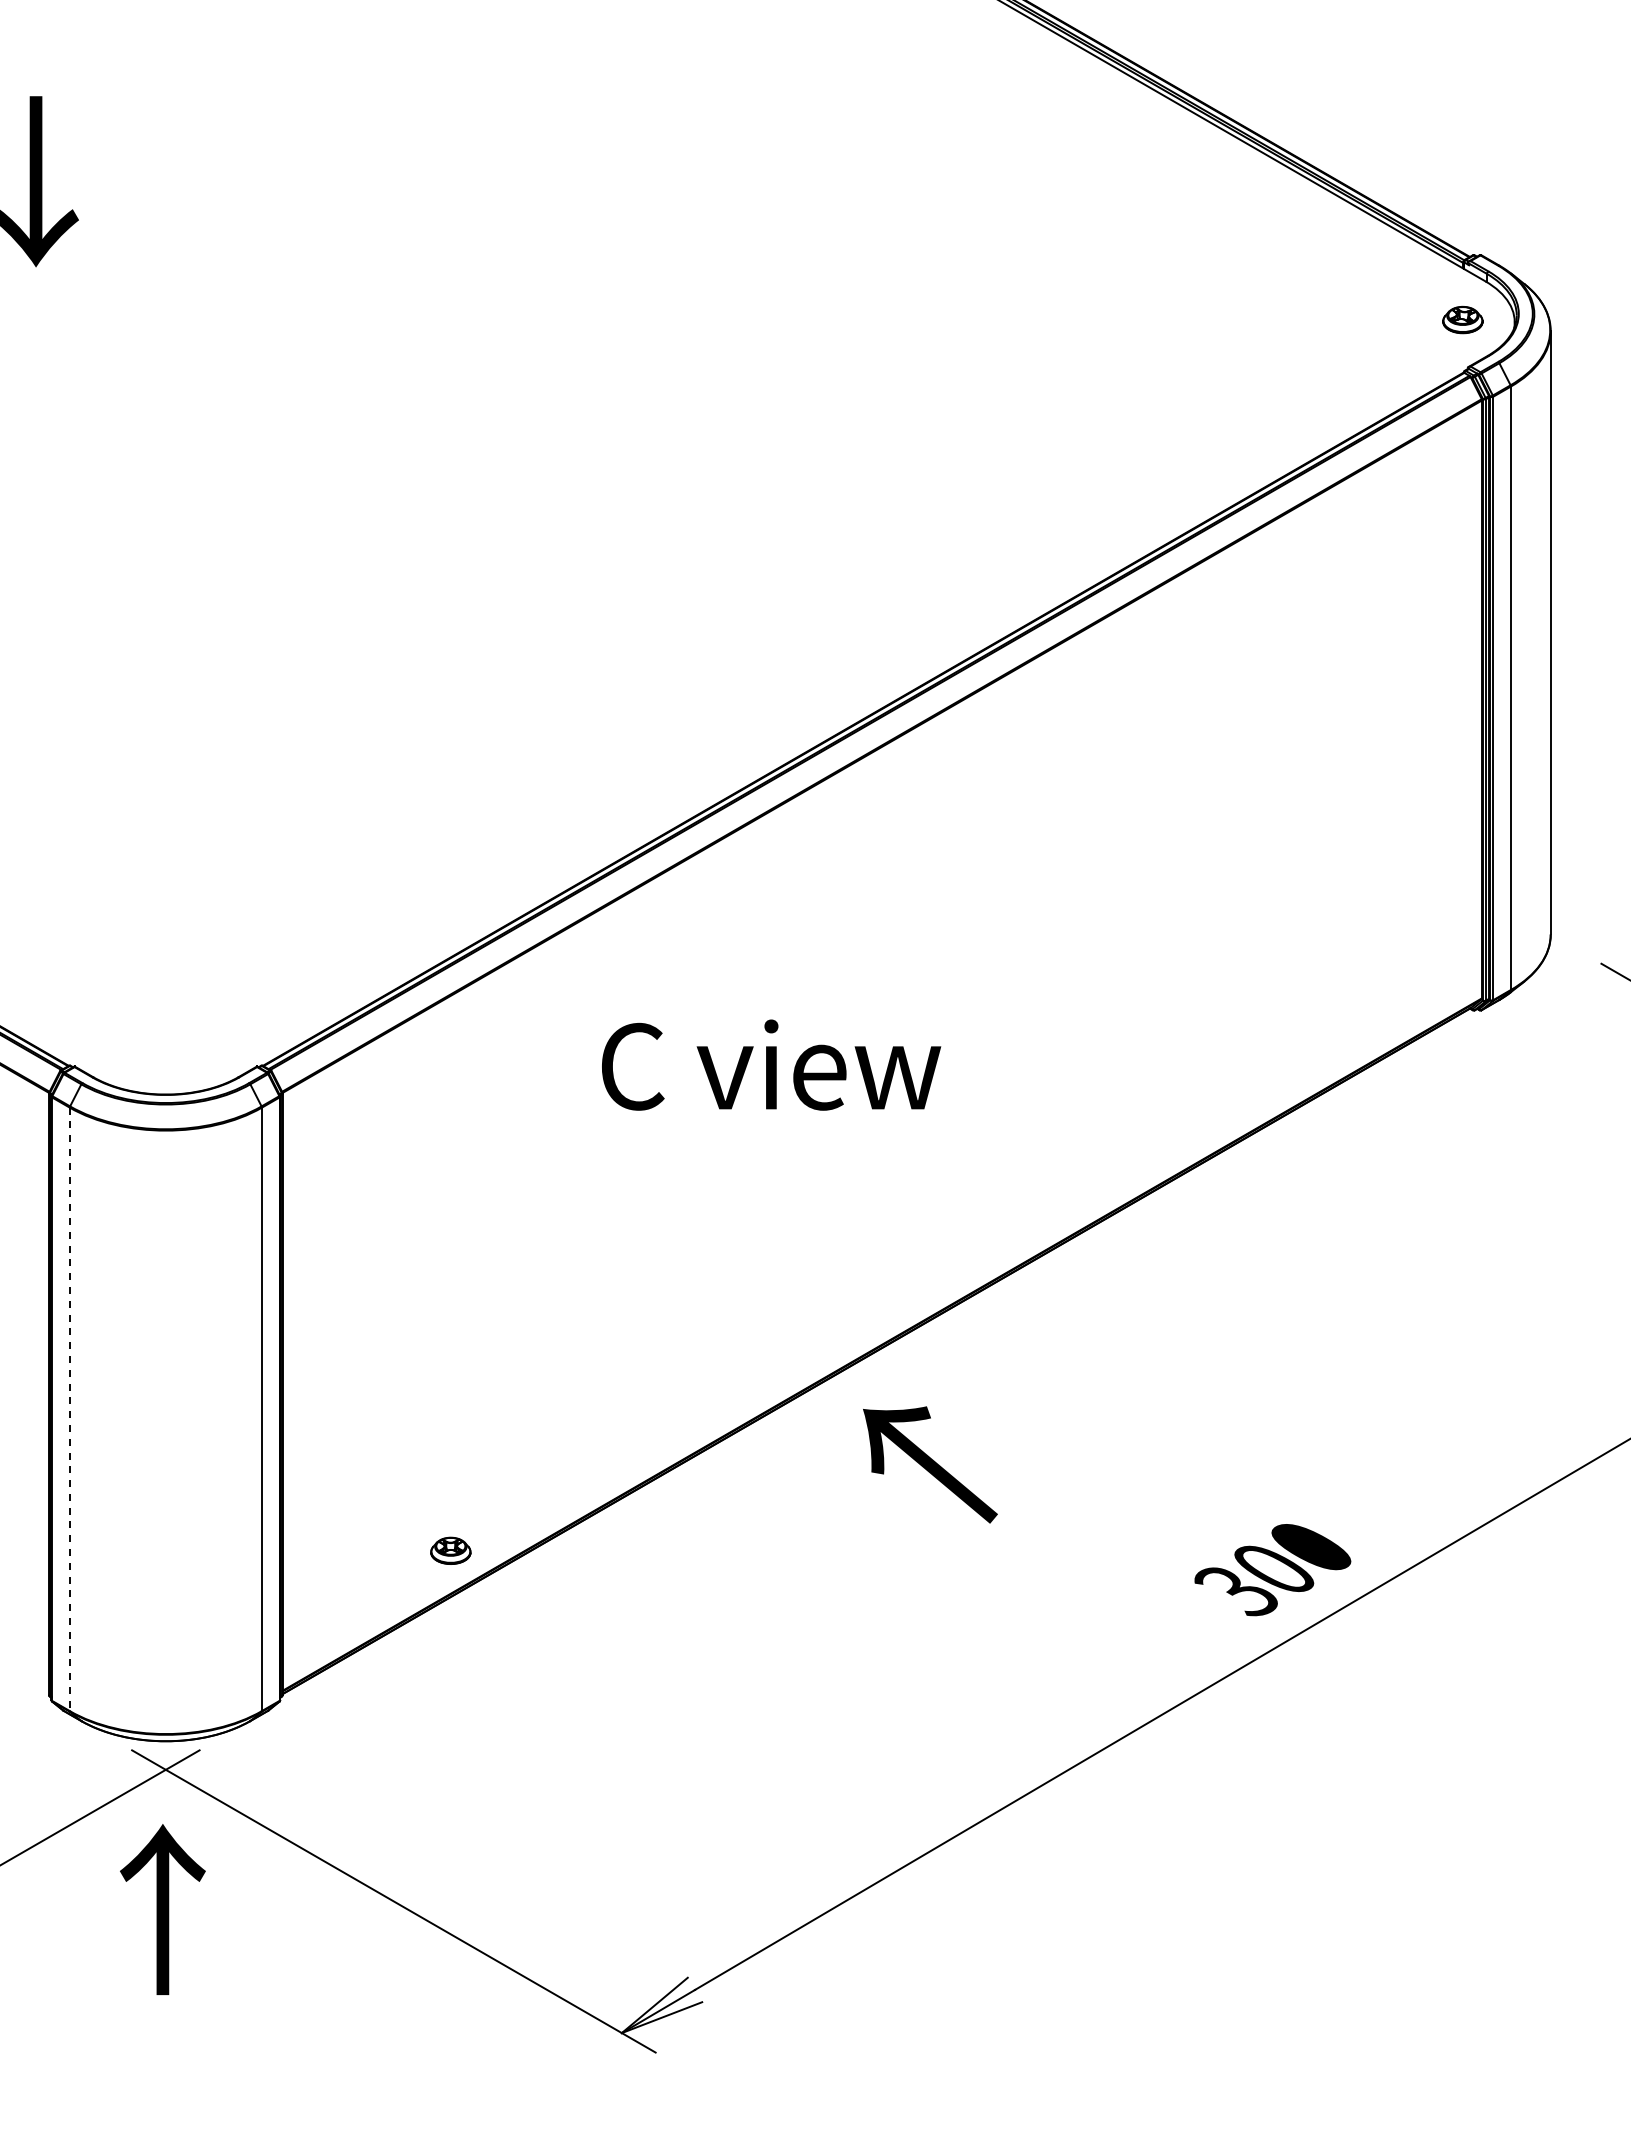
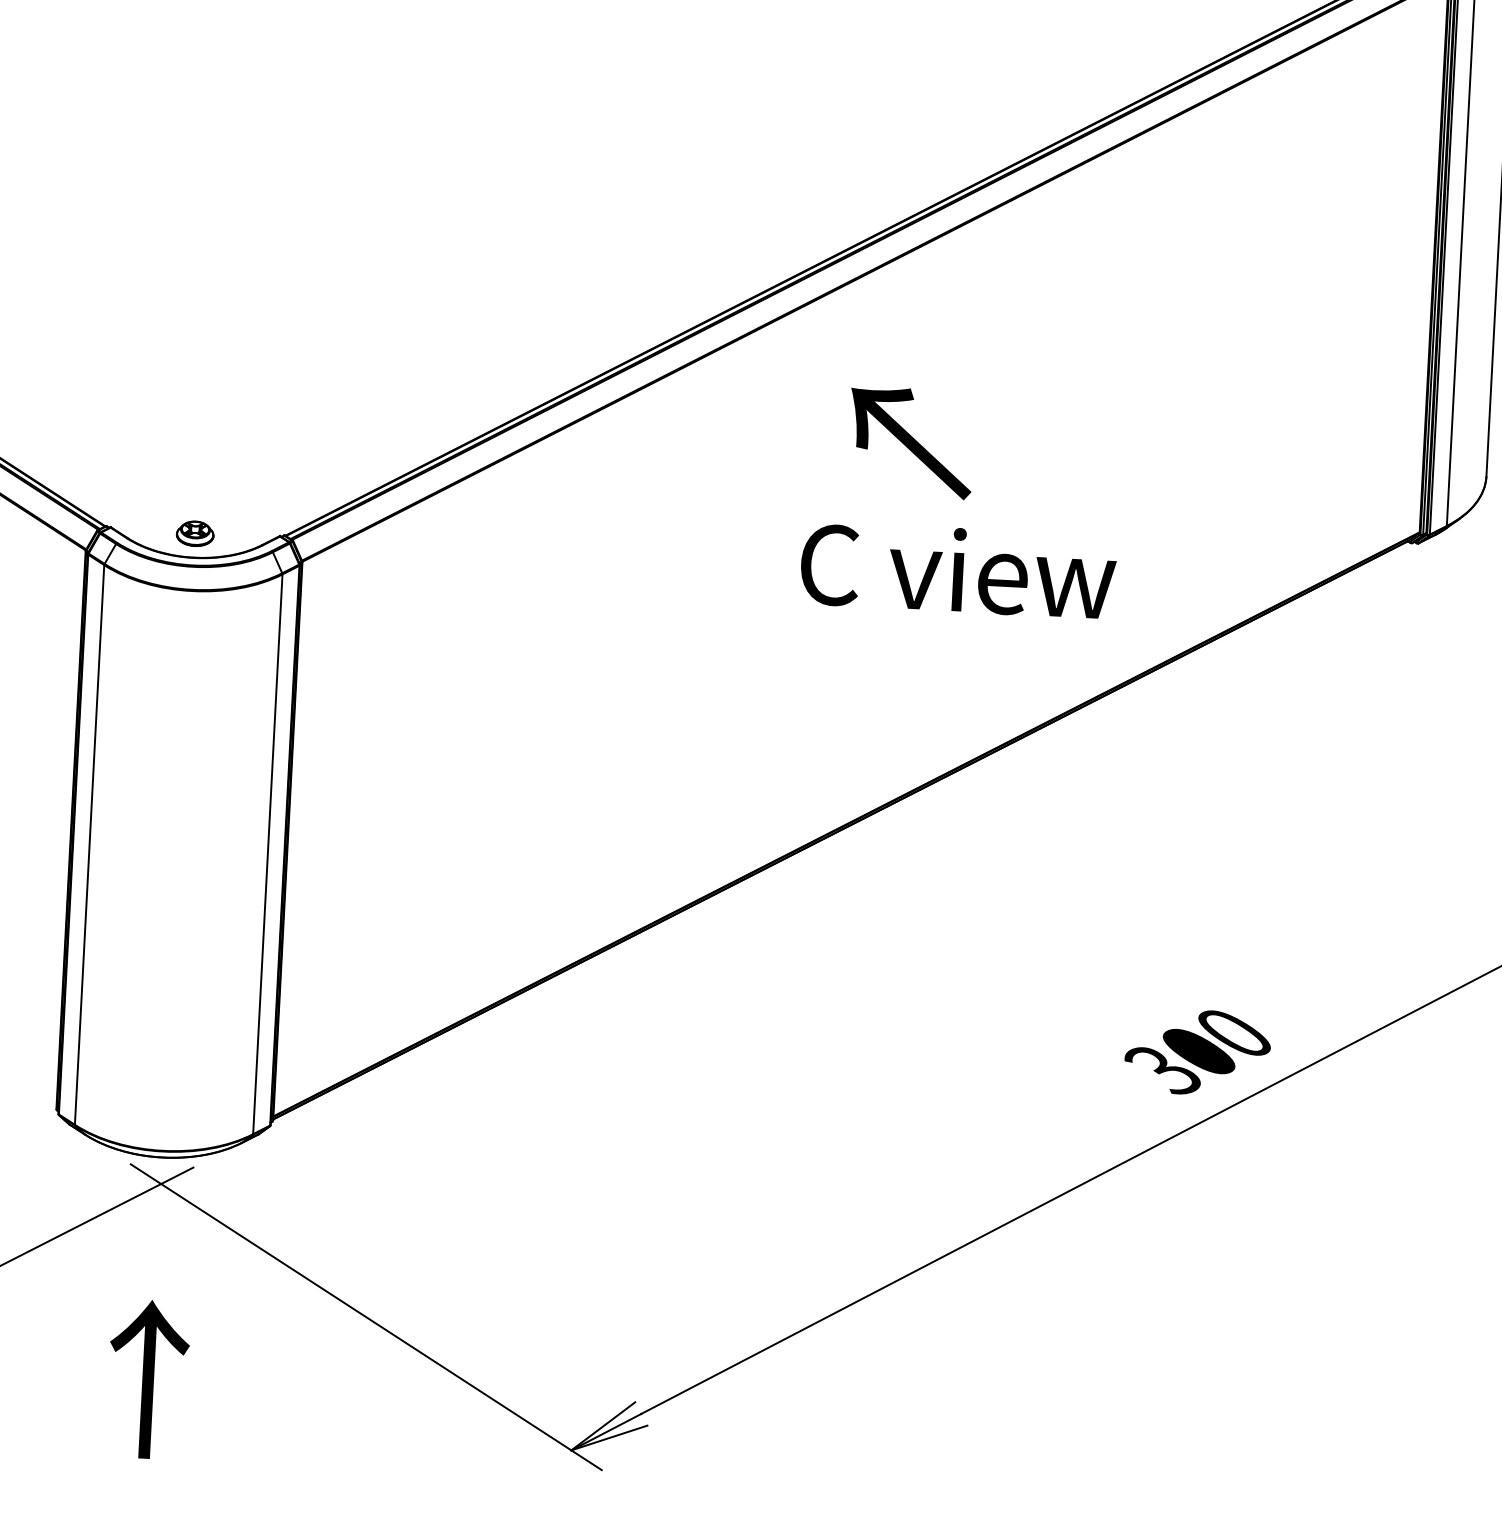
text: (771, 1064) -> (958, 569), moved
line: (69, 1409) -> (89, 845), dashed -> solid
text: (930, 1464) -> (911, 442), moved
part: (450, 1550) -> (194, 533), moved
text: (162, 1909) -> (147, 1379), moved

